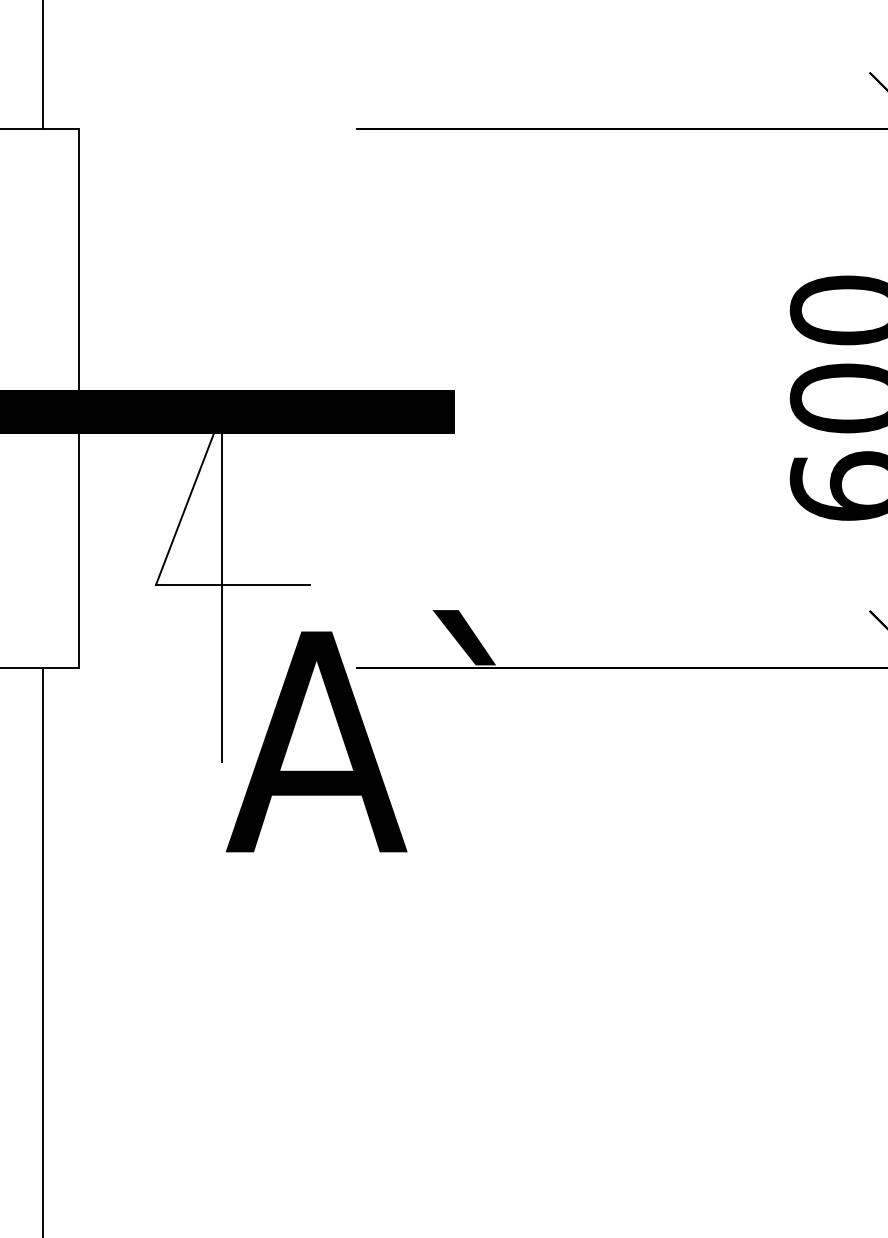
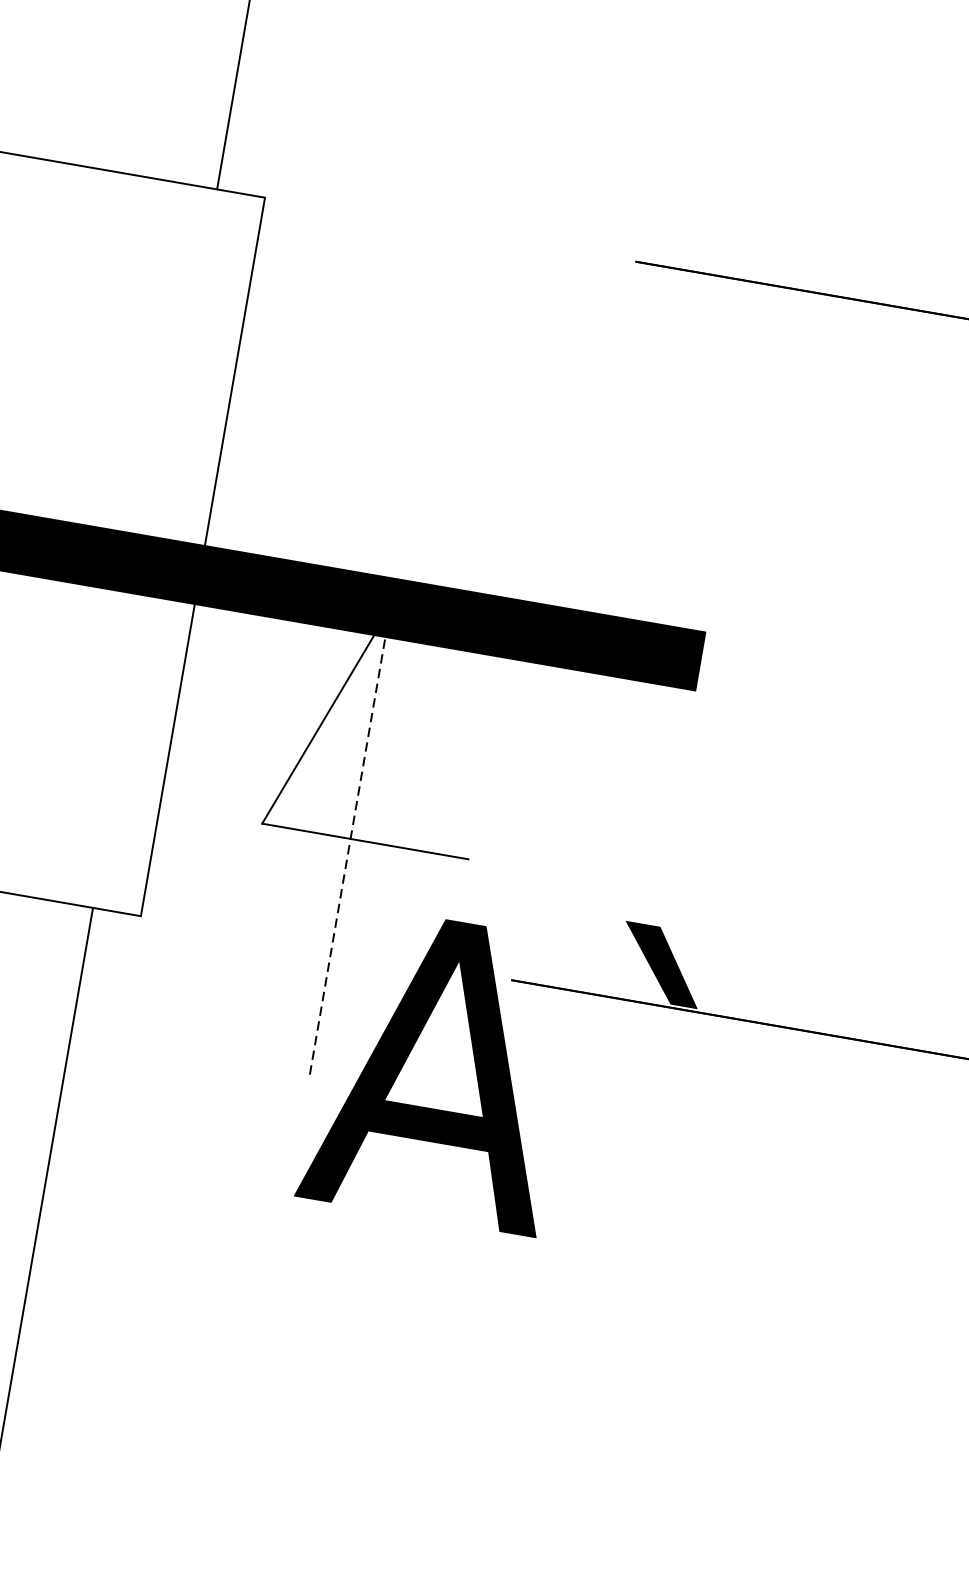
line: (222, 586) -> (350, 840), solid -> dashed

